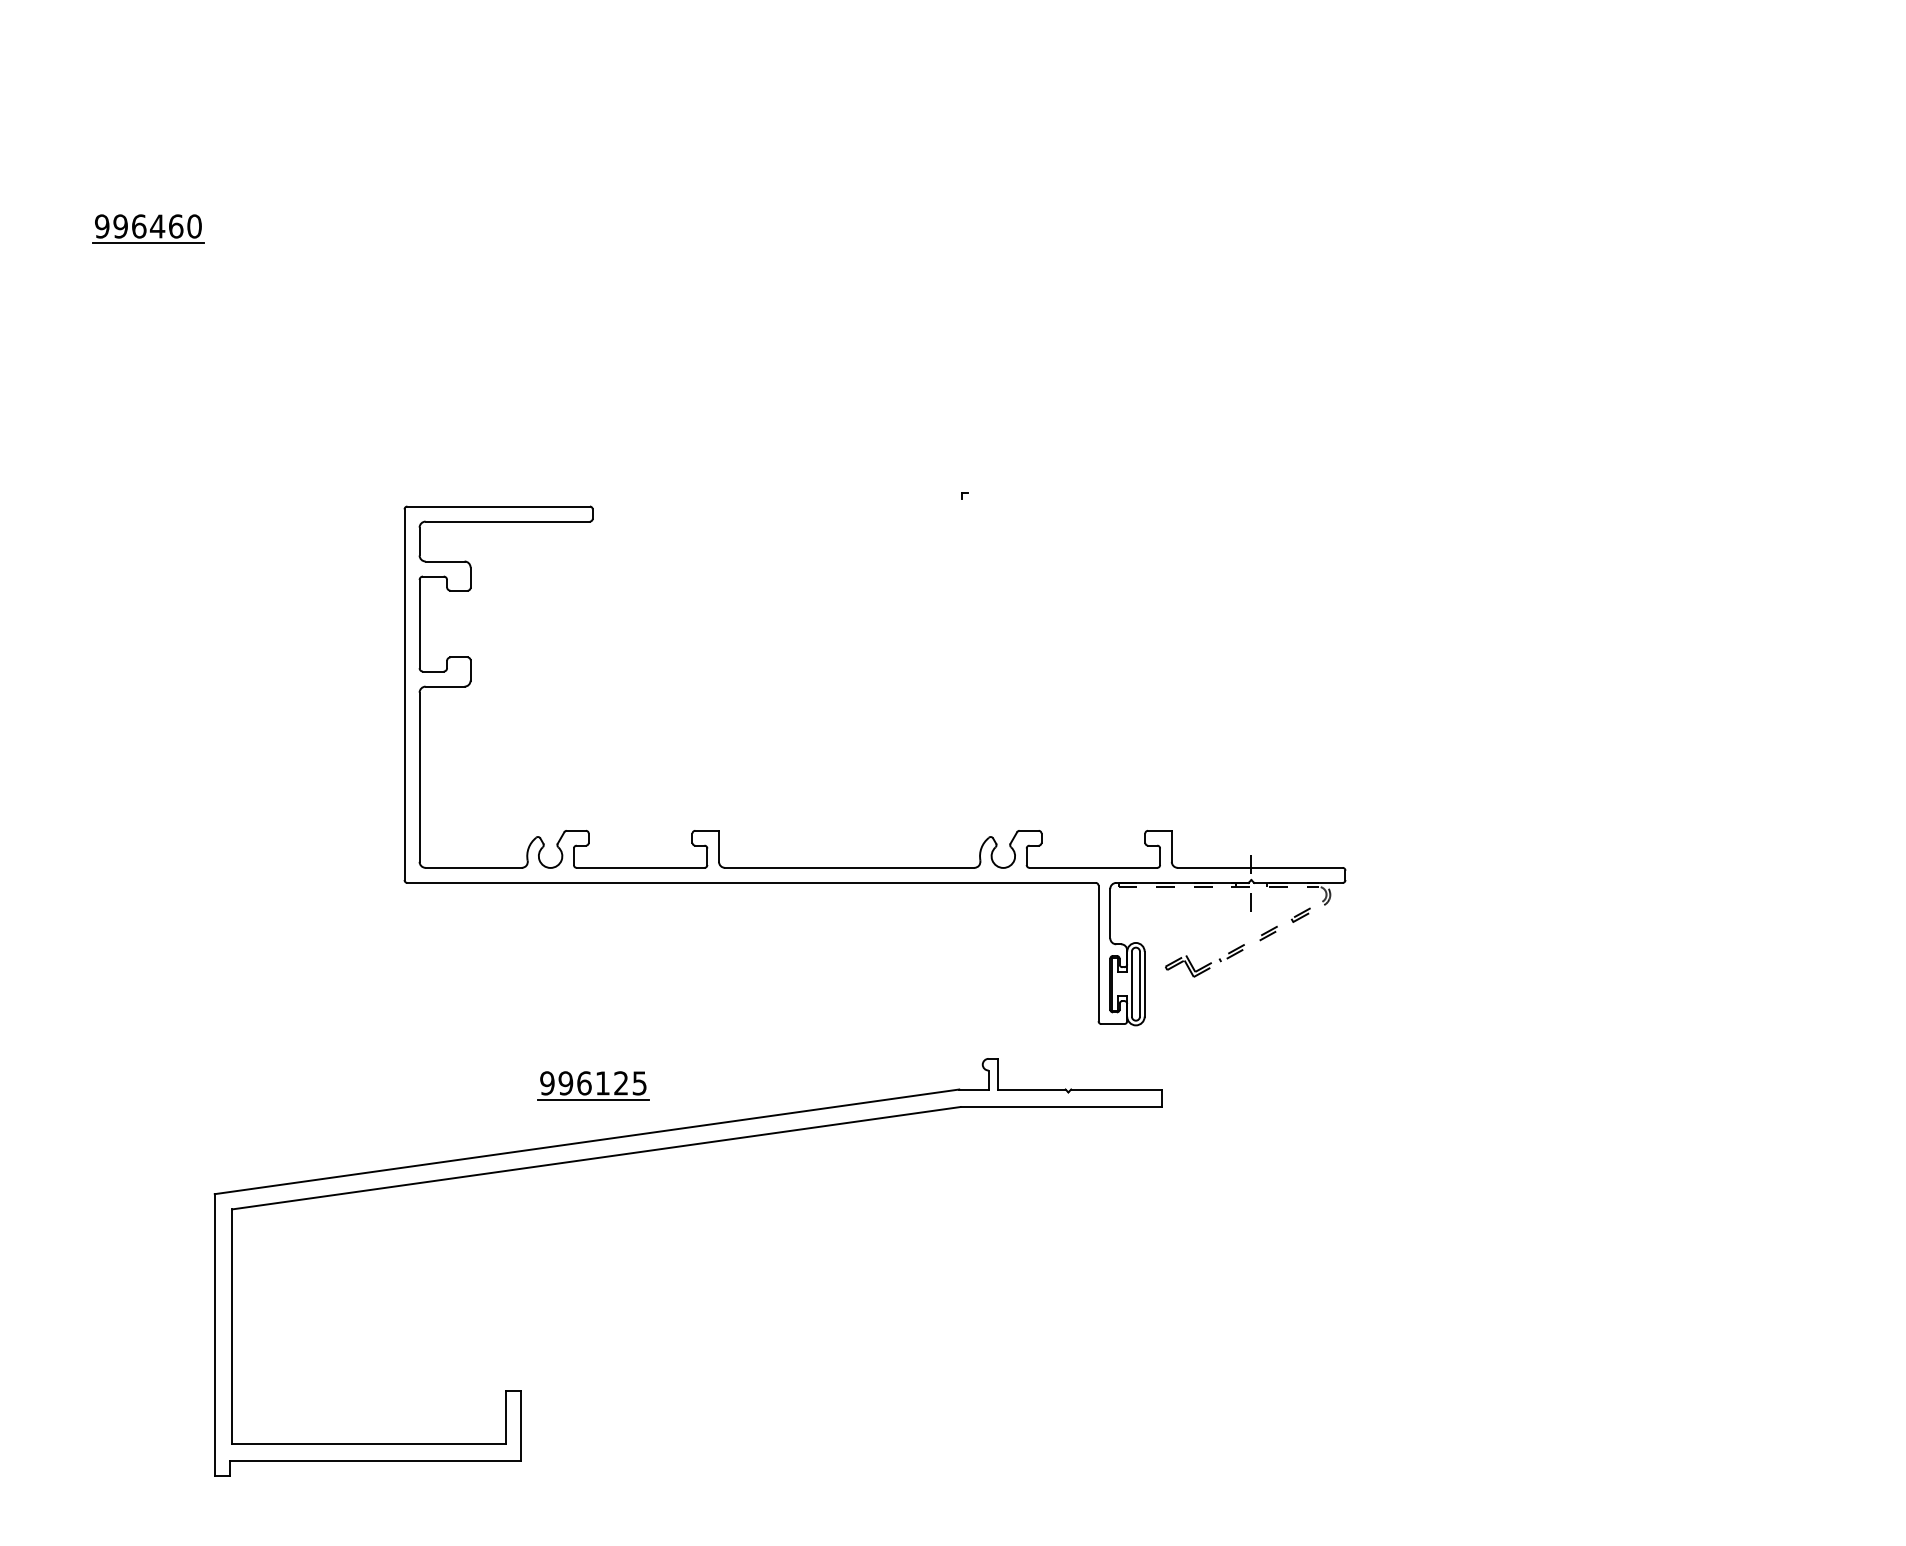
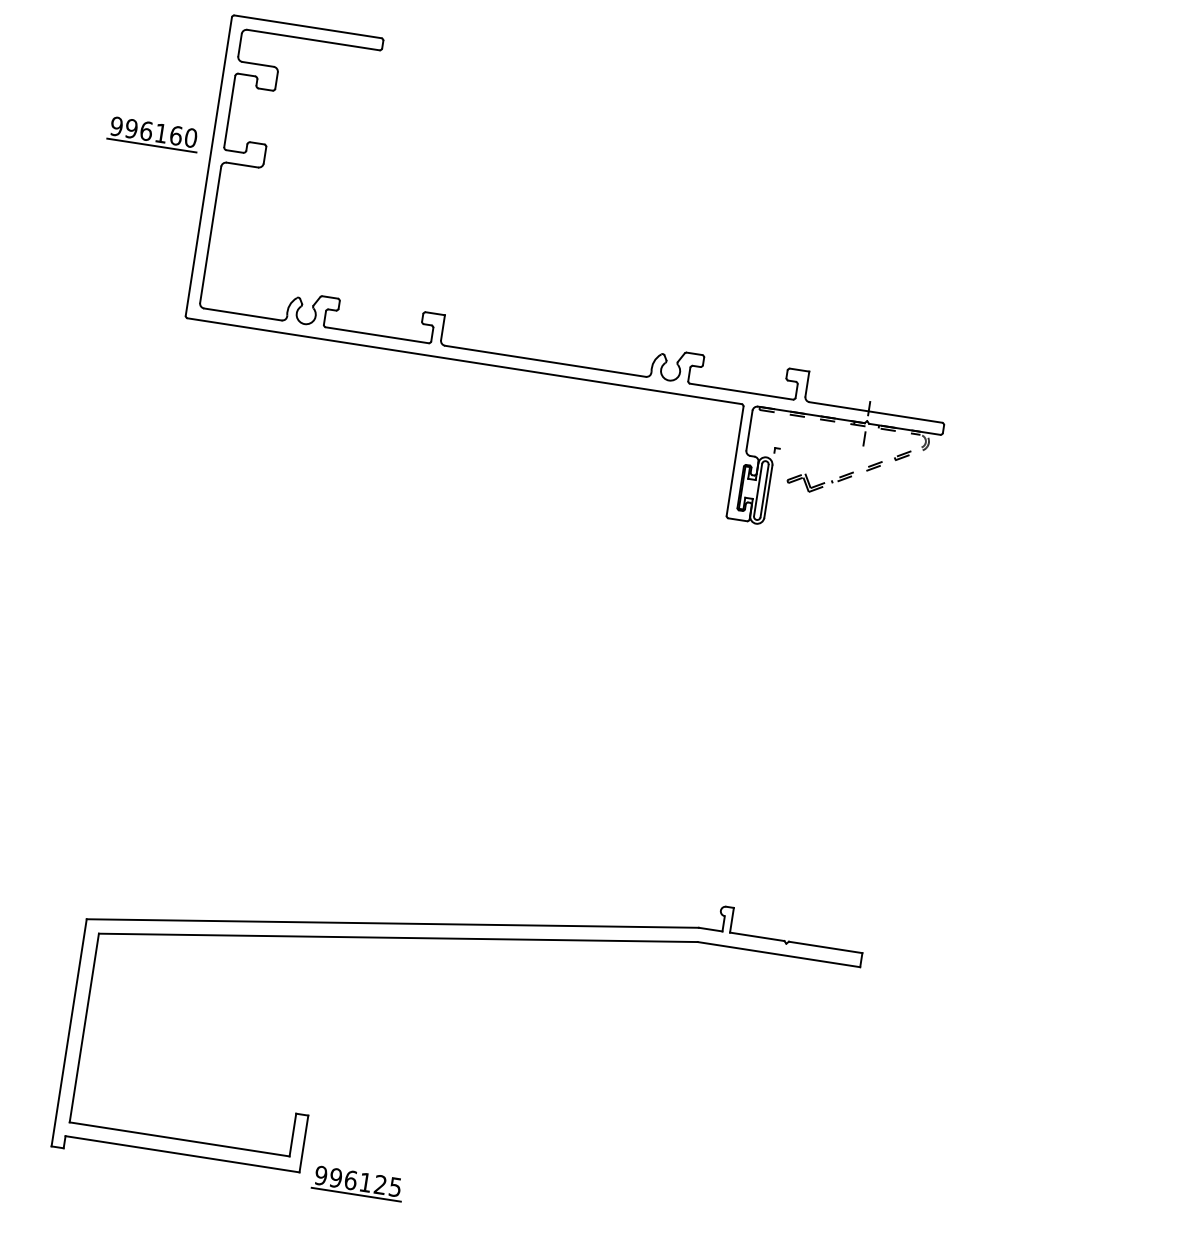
text: (157, 226) -> (161, 133), 996460 -> 996160
part: (874, 867) -> (565, 364), moved
part: (593, 1085) -> (357, 1183), moved

